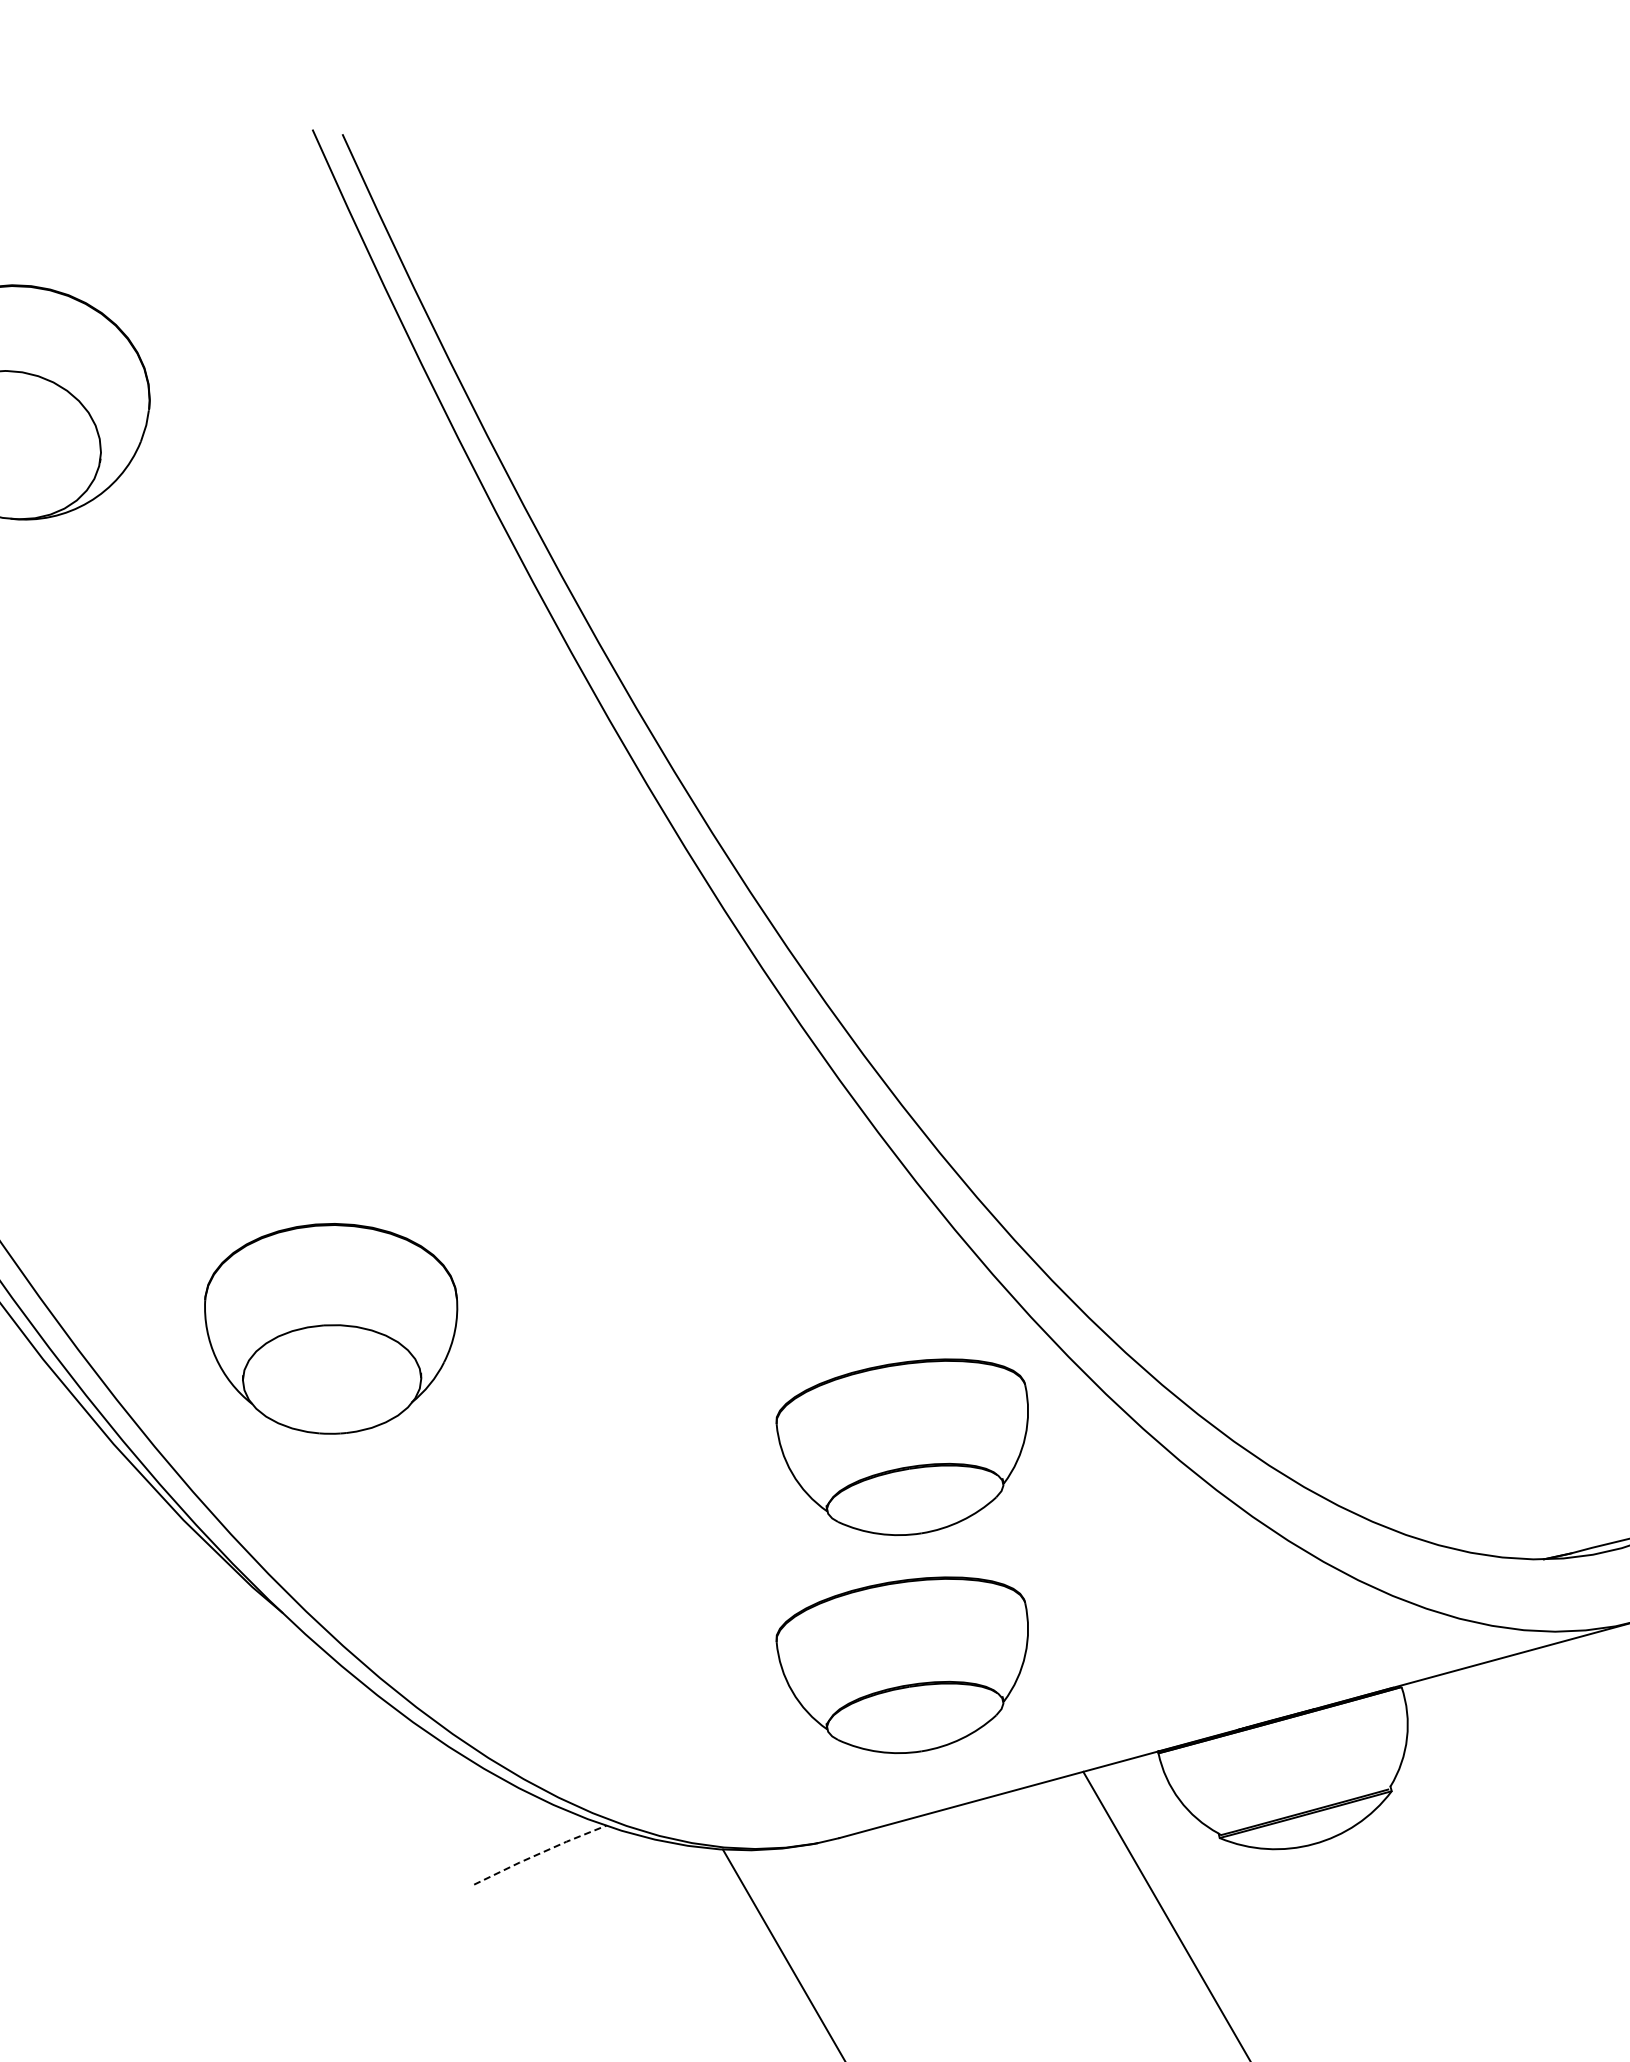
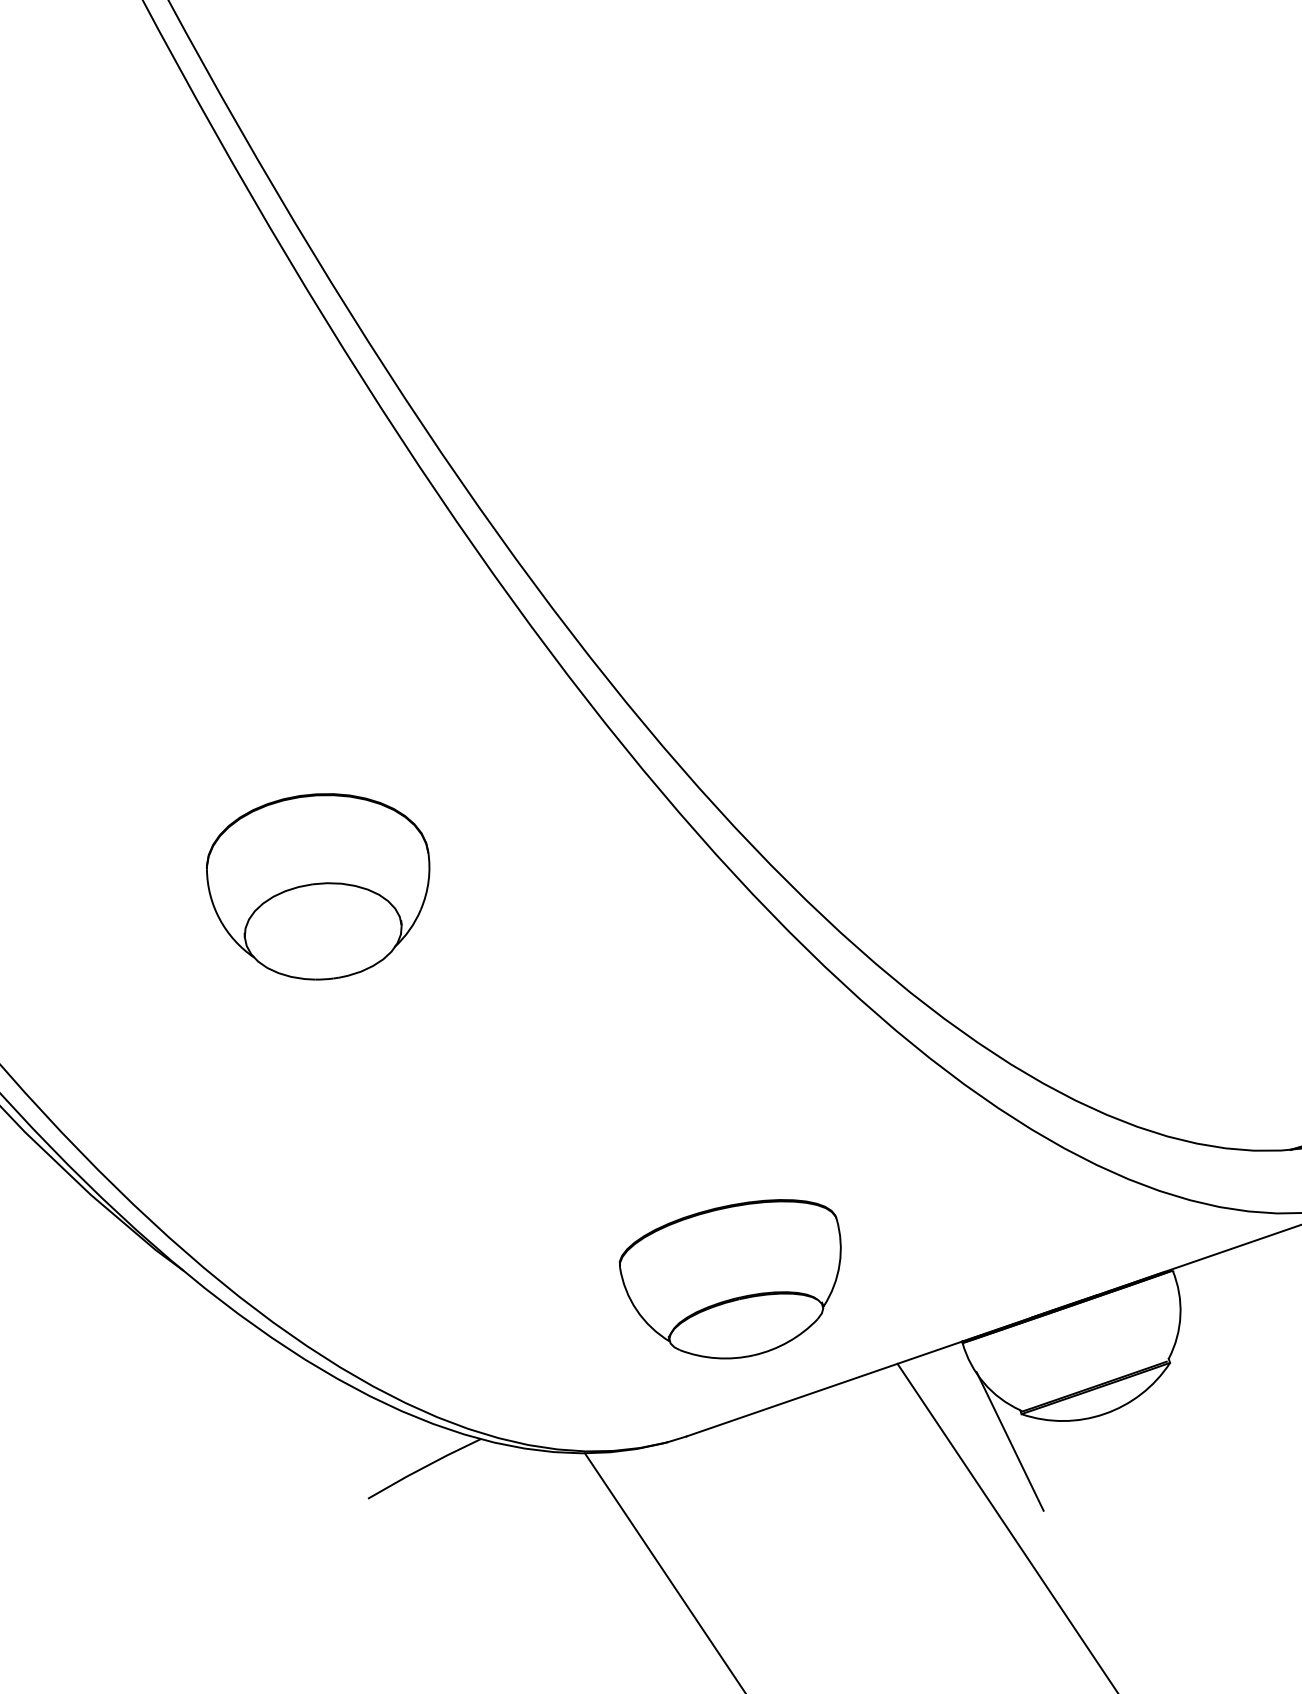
part: (331, 1328) -> (319, 886), moved
part: (901, 1446) -> (718, 1088), removed
line: (540, 1853) -> (424, 1467), dashed -> solid
line: (1204, 1868) -> (1009, 1441), added

